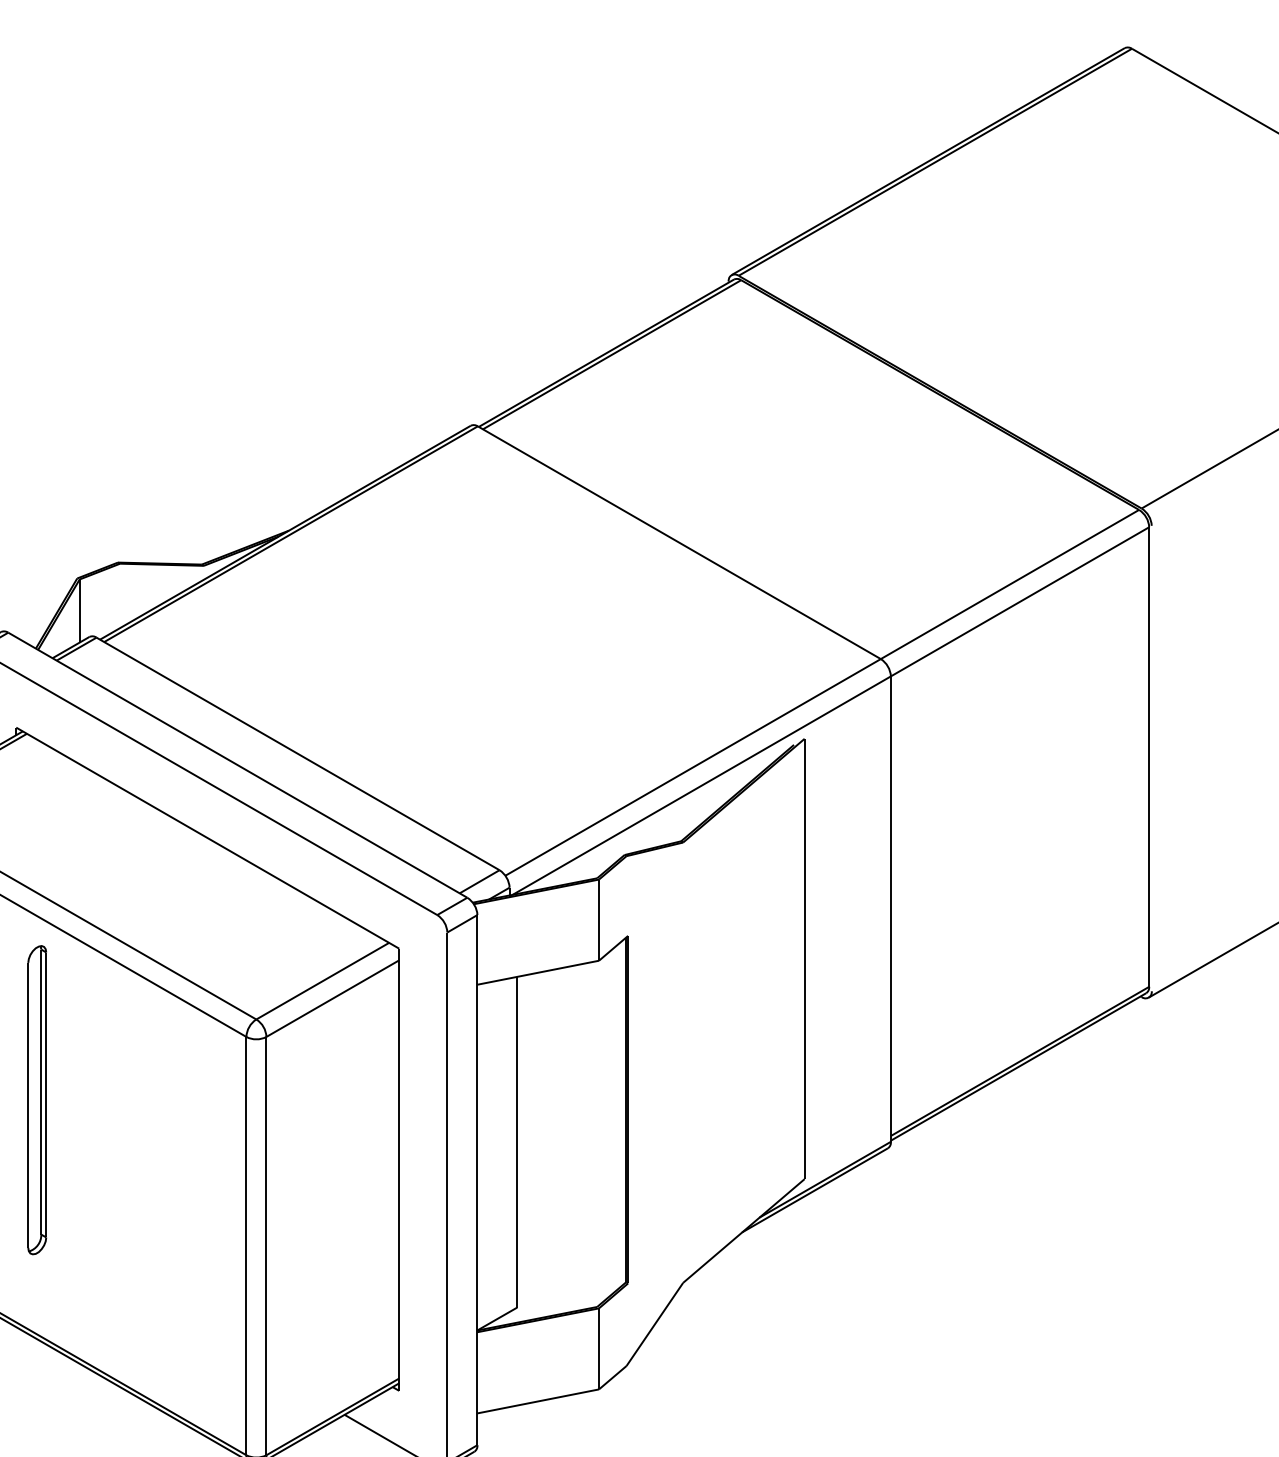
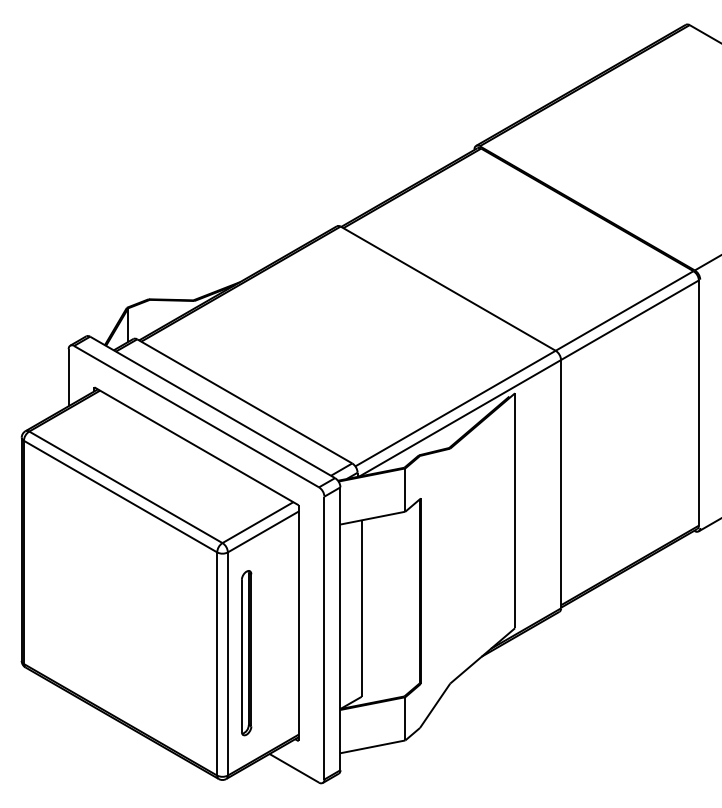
part: (37, 1100) -> (246, 653), moved

